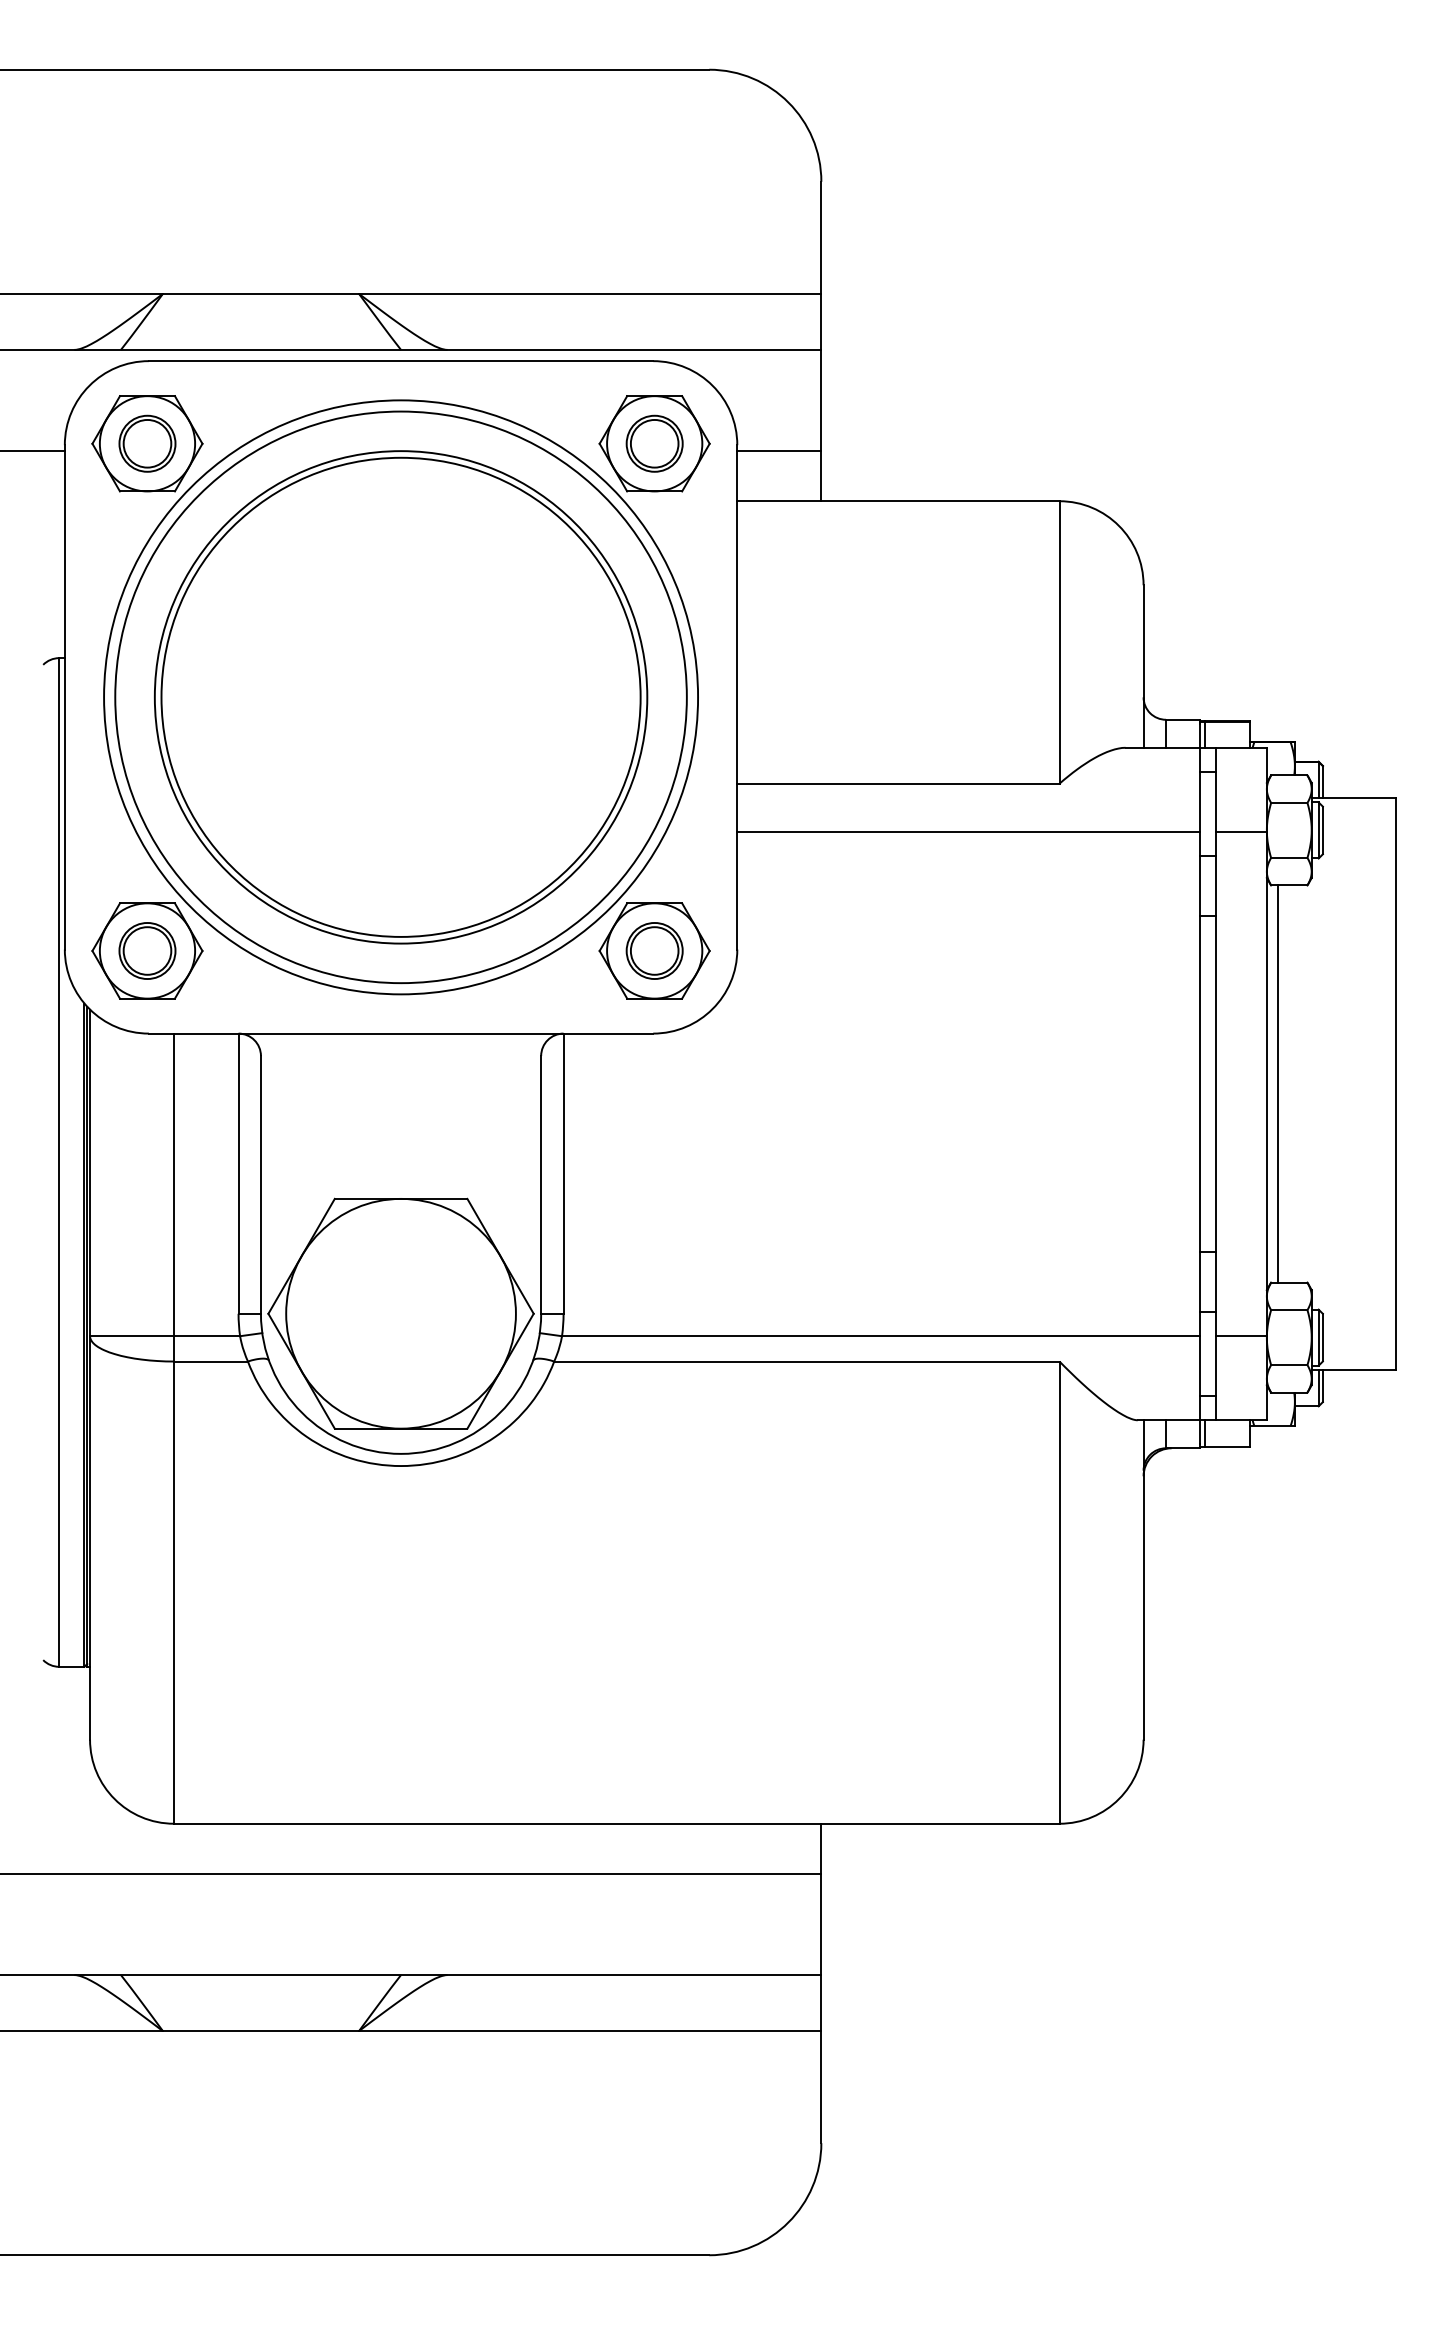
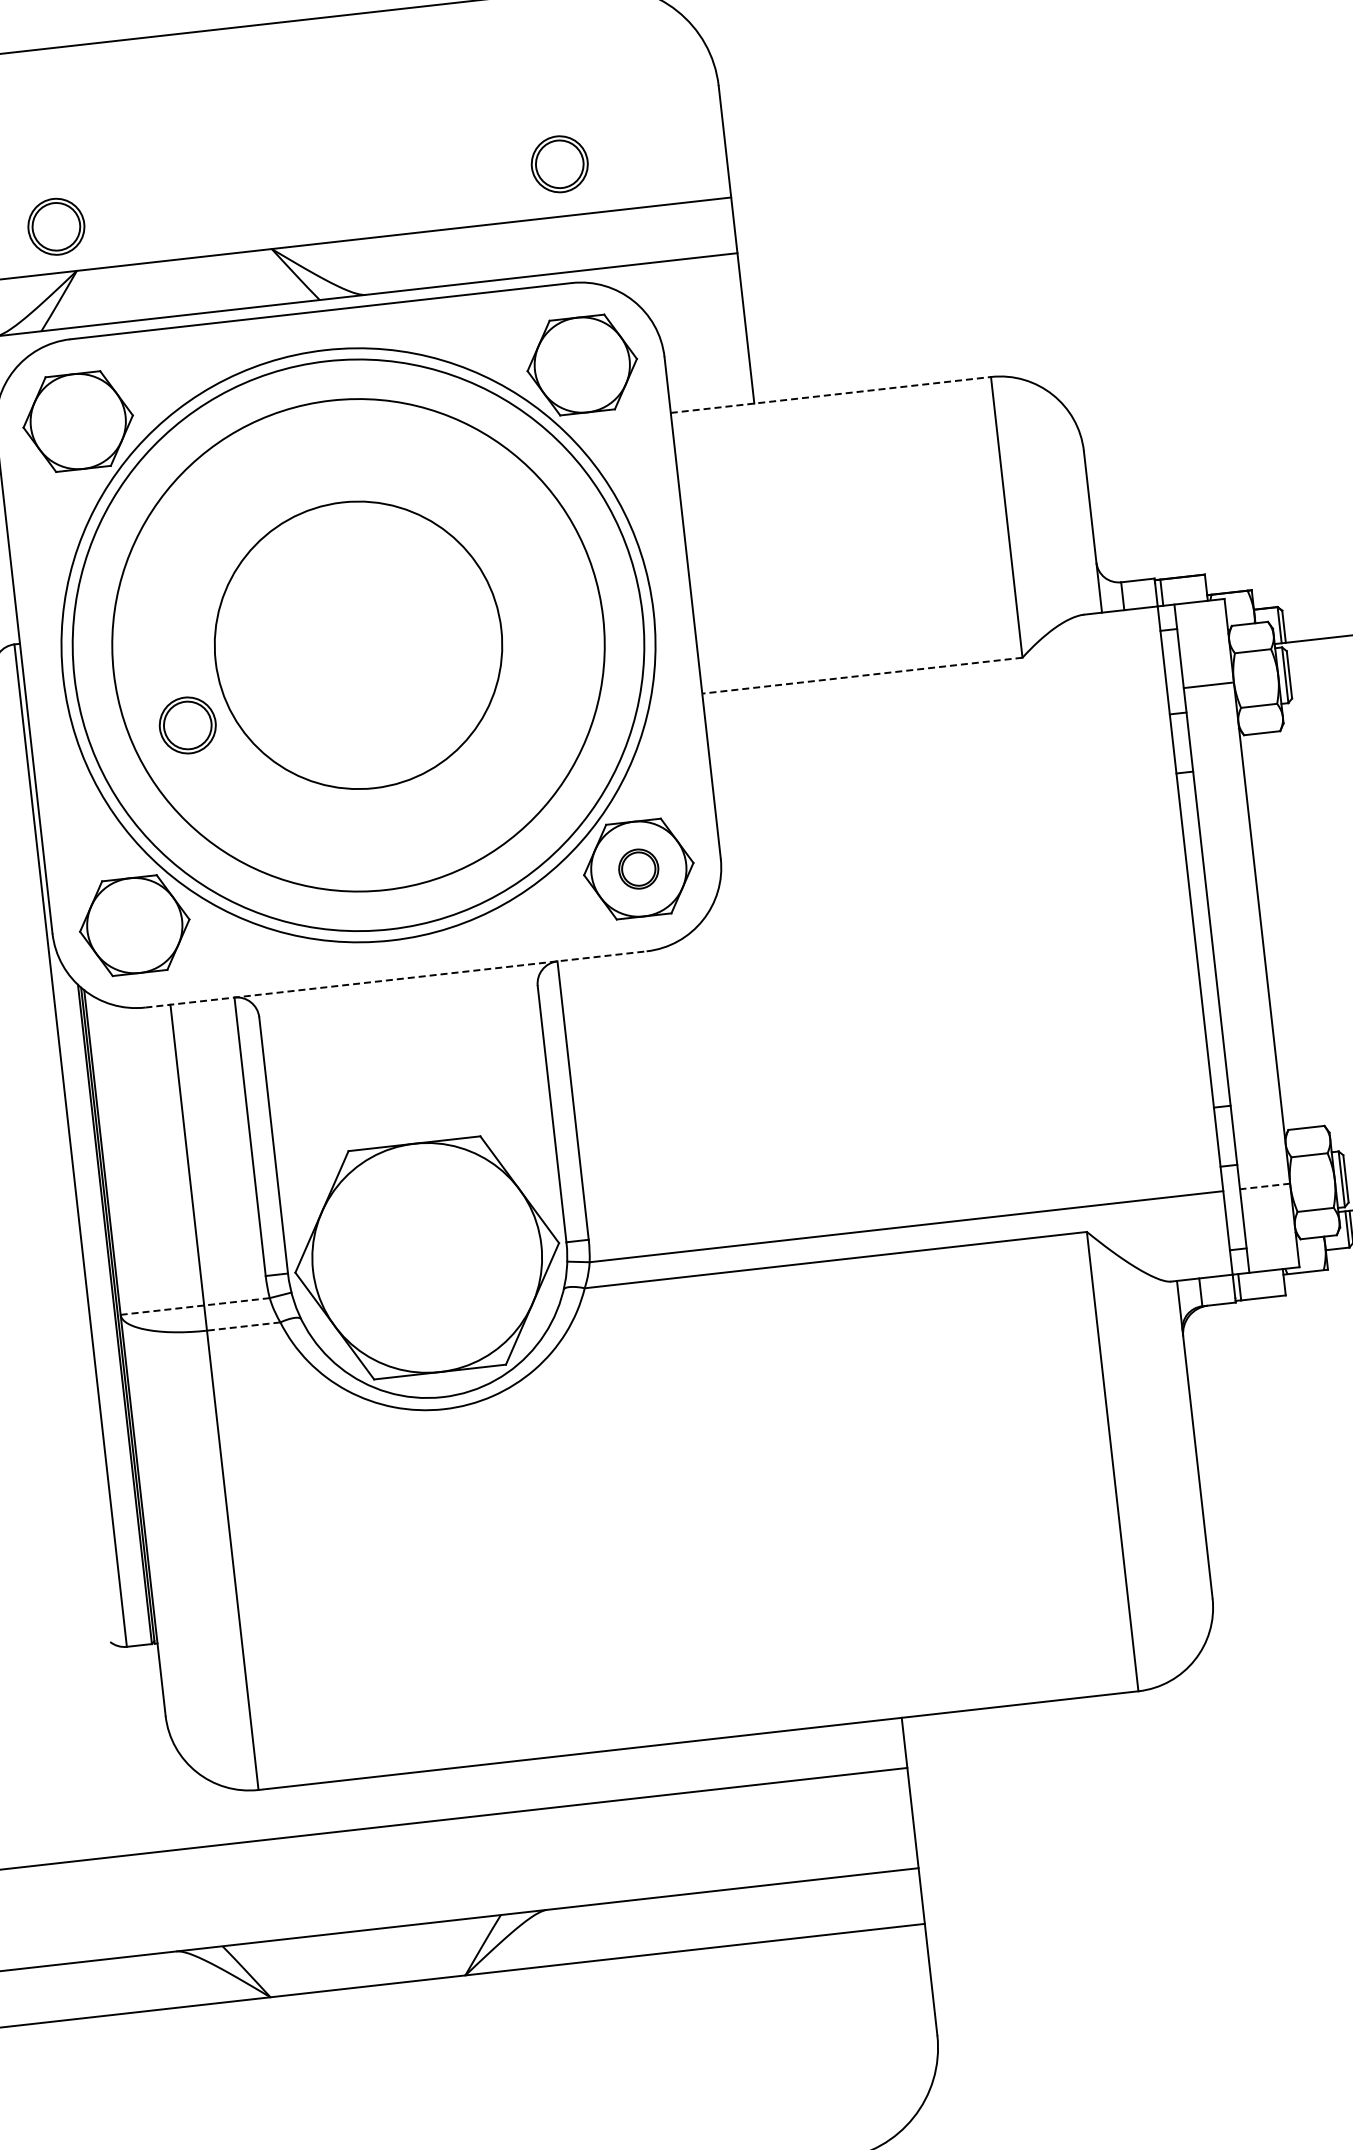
part: (147, 443) -> (56, 226), moved
part: (654, 443) -> (559, 164), moved
line: (779, 450) -> (707, 357), removed
line: (898, 501) -> (831, 395), solid -> dashed
circle: (400, 696) -> (357, 644), size x0.6
line: (897, 783) -> (861, 675), solid -> dashed
line: (968, 831) -> (937, 715), removed
part: (147, 950) -> (187, 724), moved
part: (654, 950) -> (638, 868), size x0.7
line: (401, 1033) -> (396, 979), solid -> dashed
line: (1278, 1083) -> (1273, 931), removed
line: (165, 1336) -> (195, 1306), solid -> dashed
line: (1241, 1336) -> (1264, 1186), solid -> dashed
line: (211, 1361) -> (244, 1326), solid -> dashed

